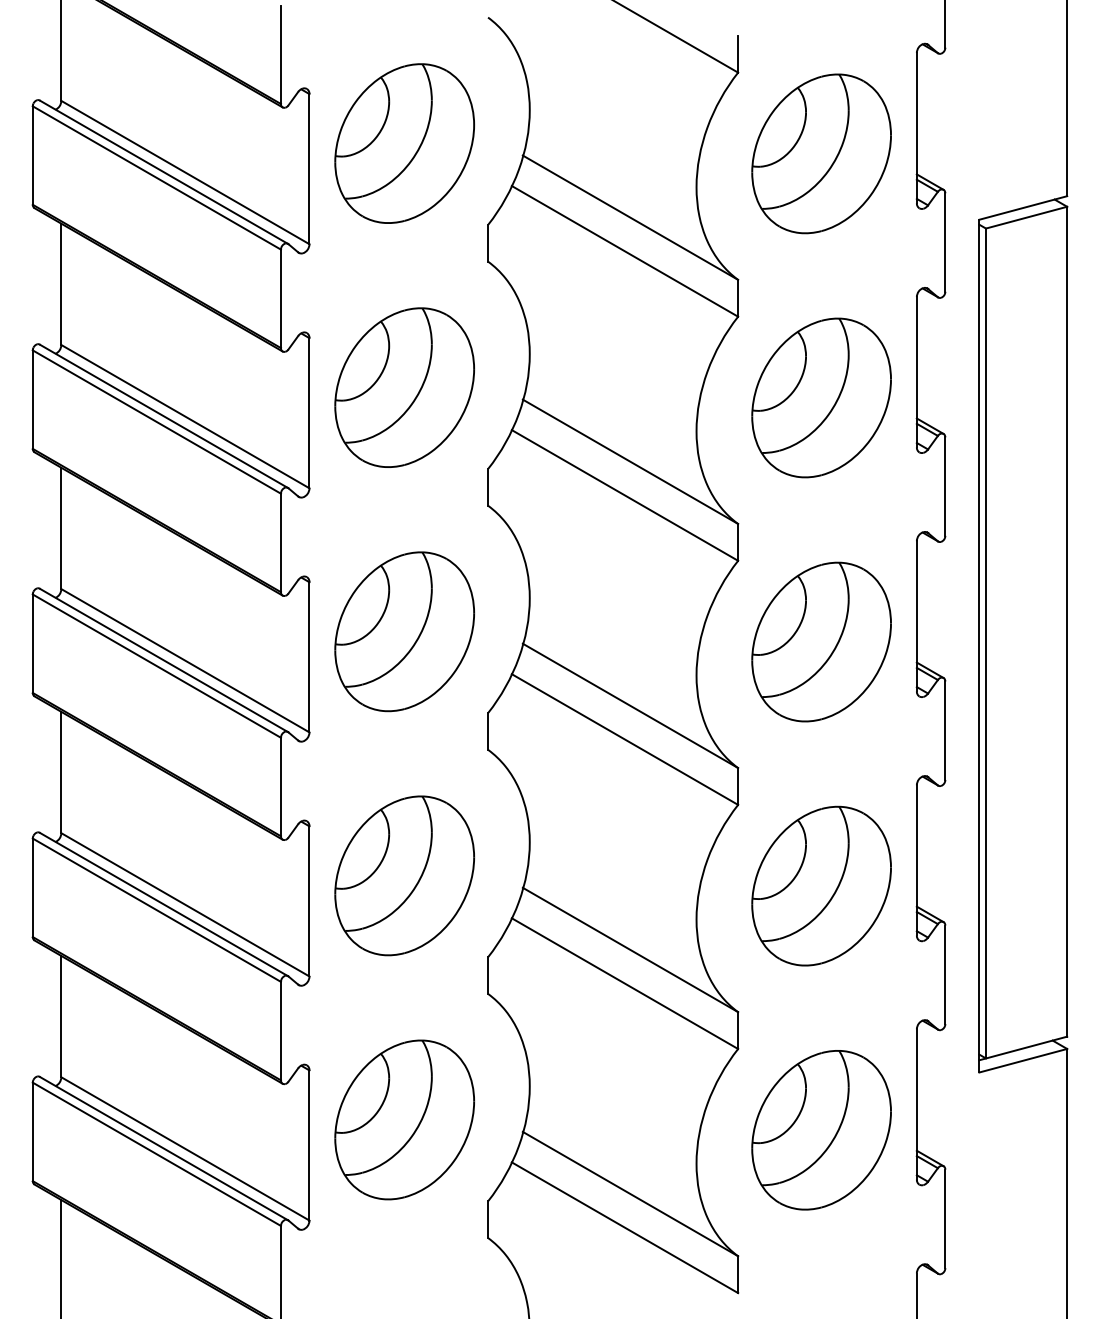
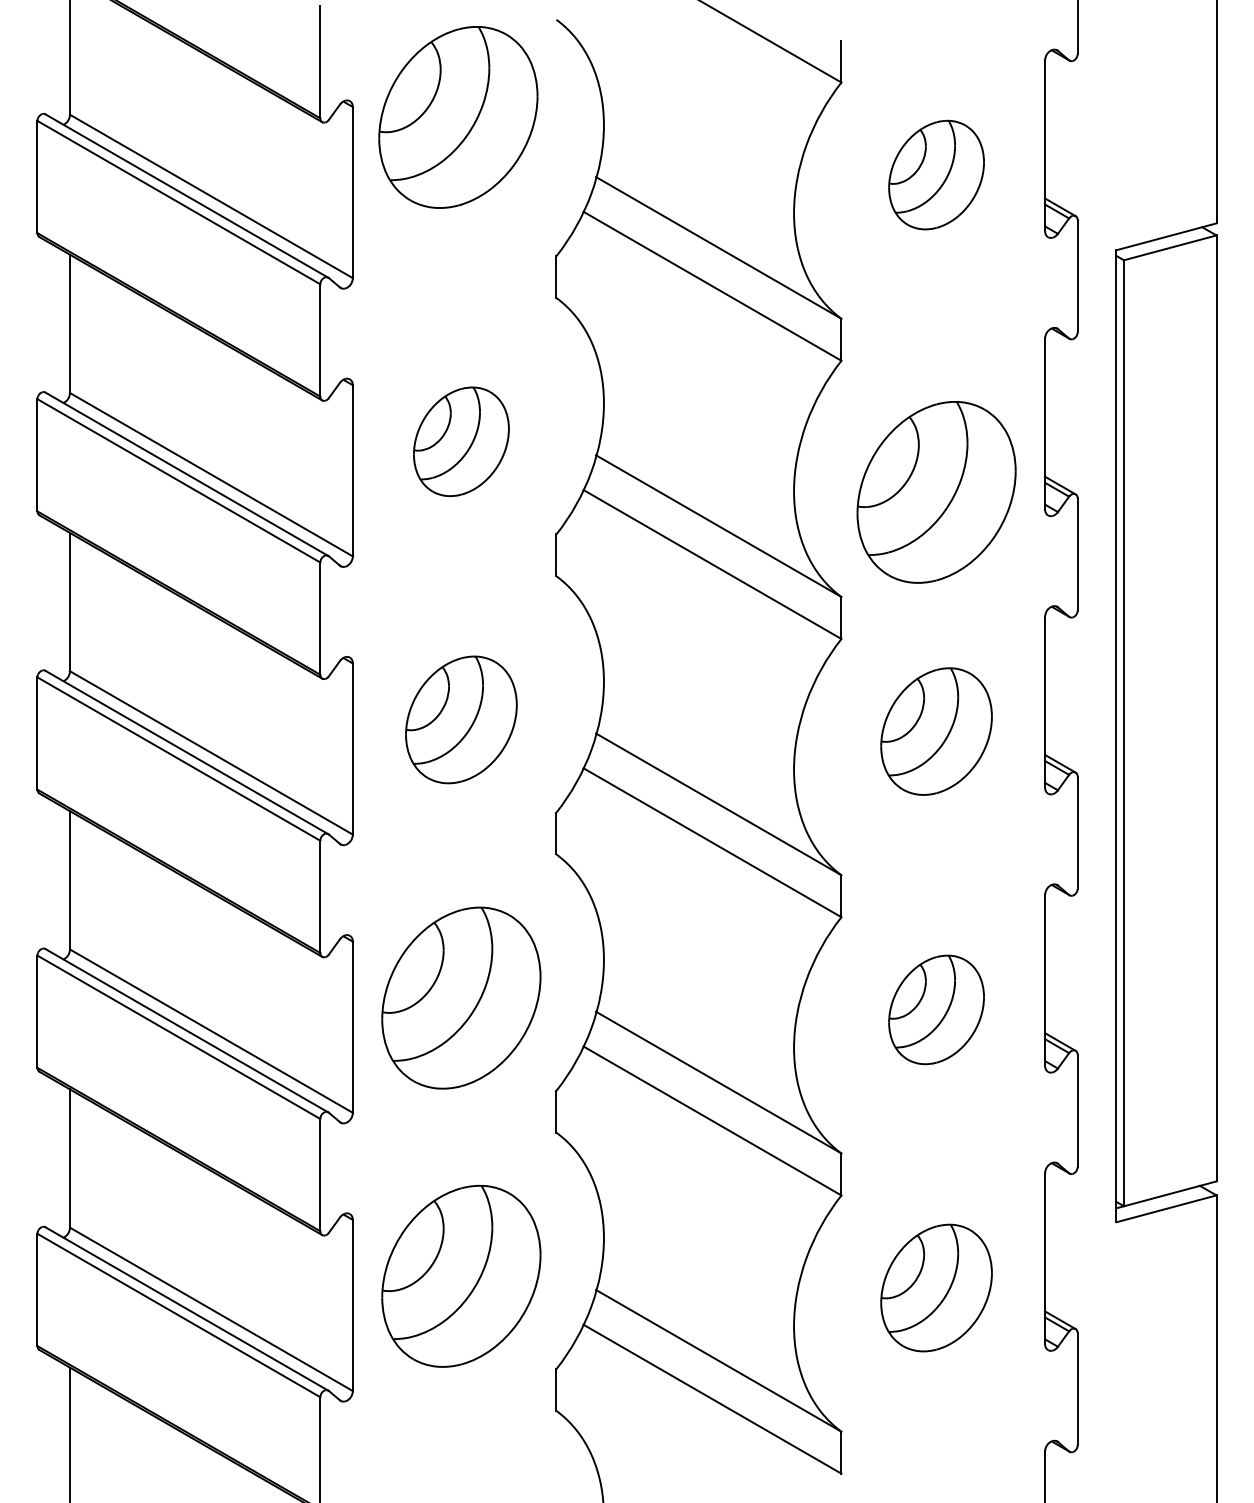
part: (404, 143) -> (458, 117), moved
part: (821, 153) -> (936, 174), size x0.6
part: (404, 387) -> (461, 441), size x0.6
part: (821, 398) -> (936, 492), moved
part: (404, 631) -> (461, 719), size x0.7
part: (821, 641) -> (936, 731), size x0.7
part: (821, 885) -> (936, 1009), size x0.6
part: (821, 1129) -> (936, 1287), size x0.7

